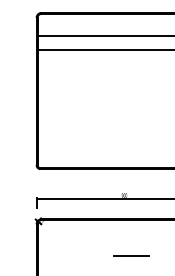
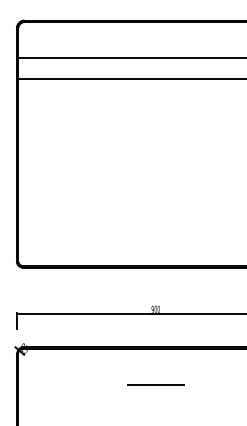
line: (131, 255) -> (155, 383), moved

